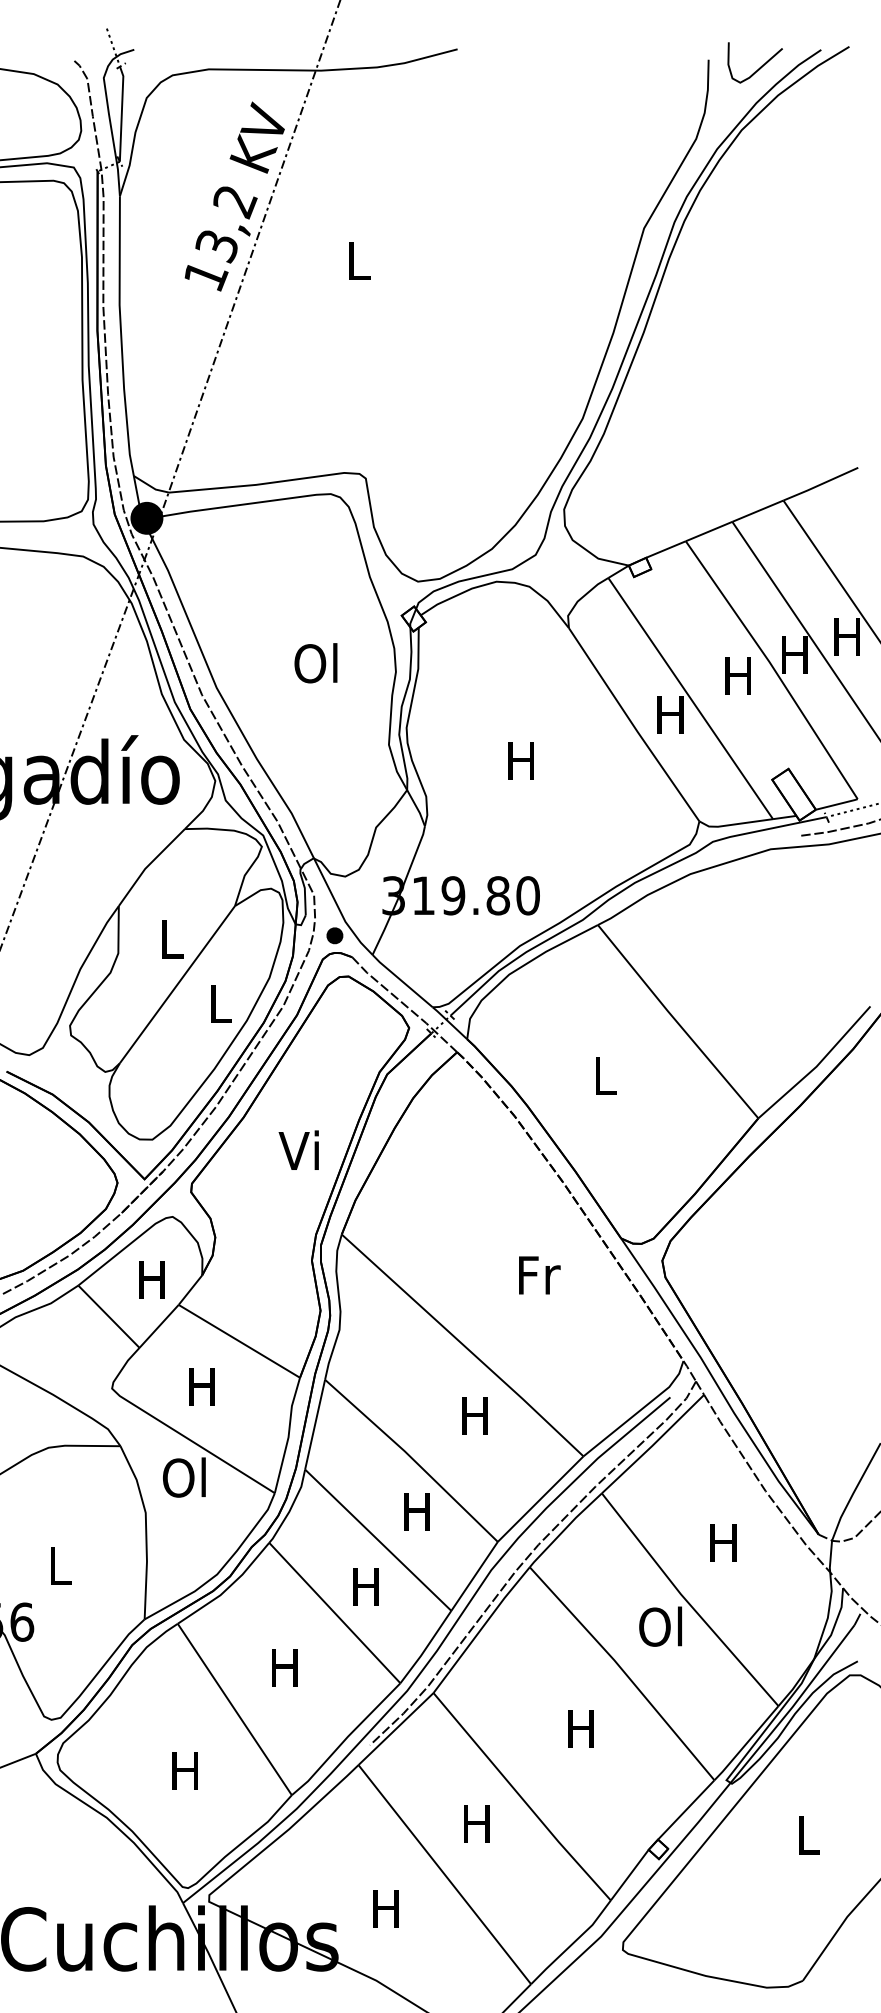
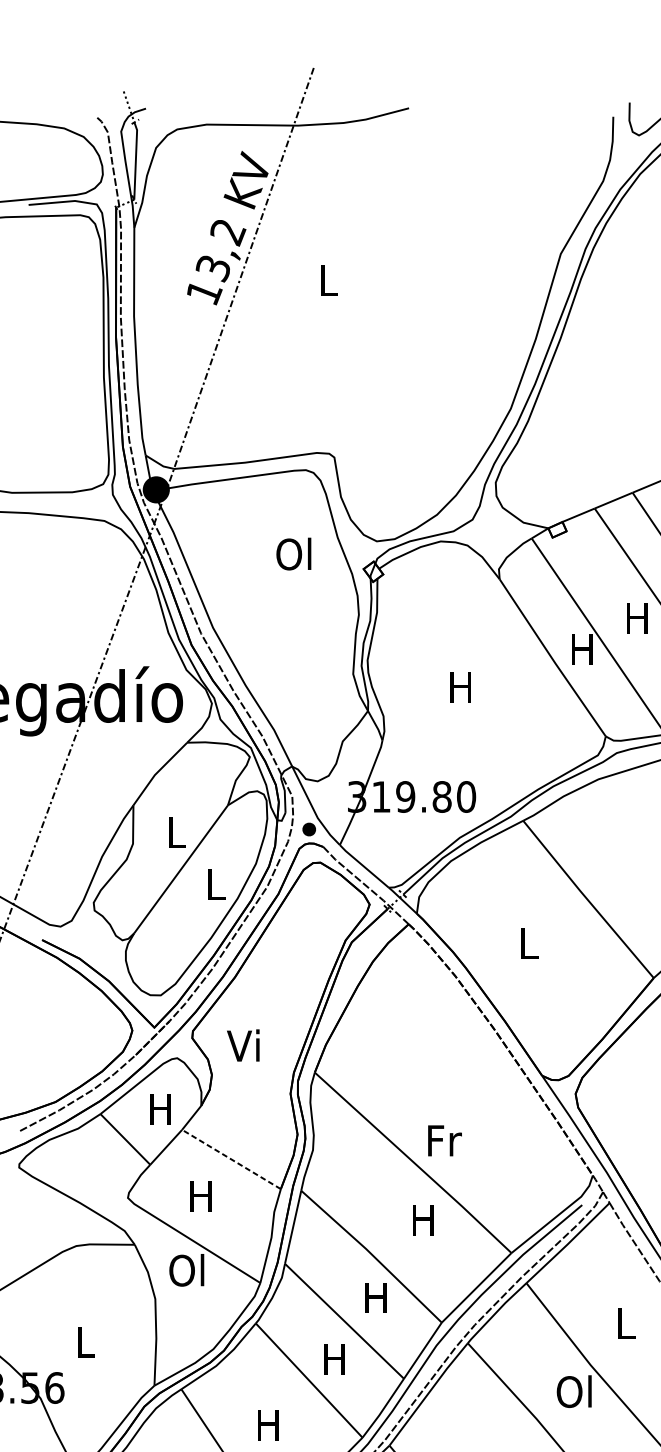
text: (315, 663) -> (293, 554), moved
text: (298, 1149) -> (243, 1044), moved
text: (539, 1275) -> (444, 1140), moved
line: (239, 1341) -> (231, 1159), solid -> dashed
text: (723, 1542) -> (625, 1323), H -> L

